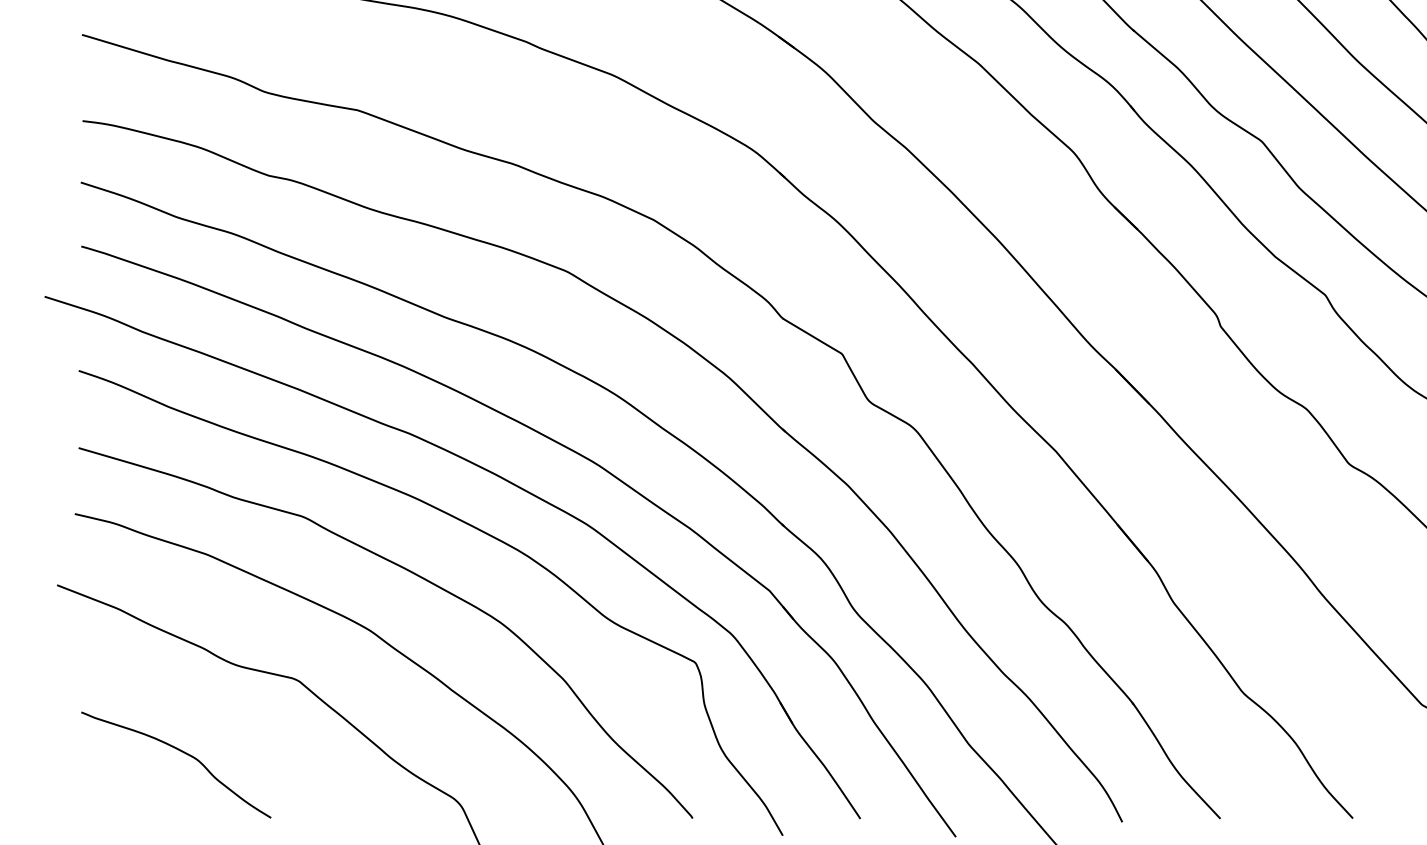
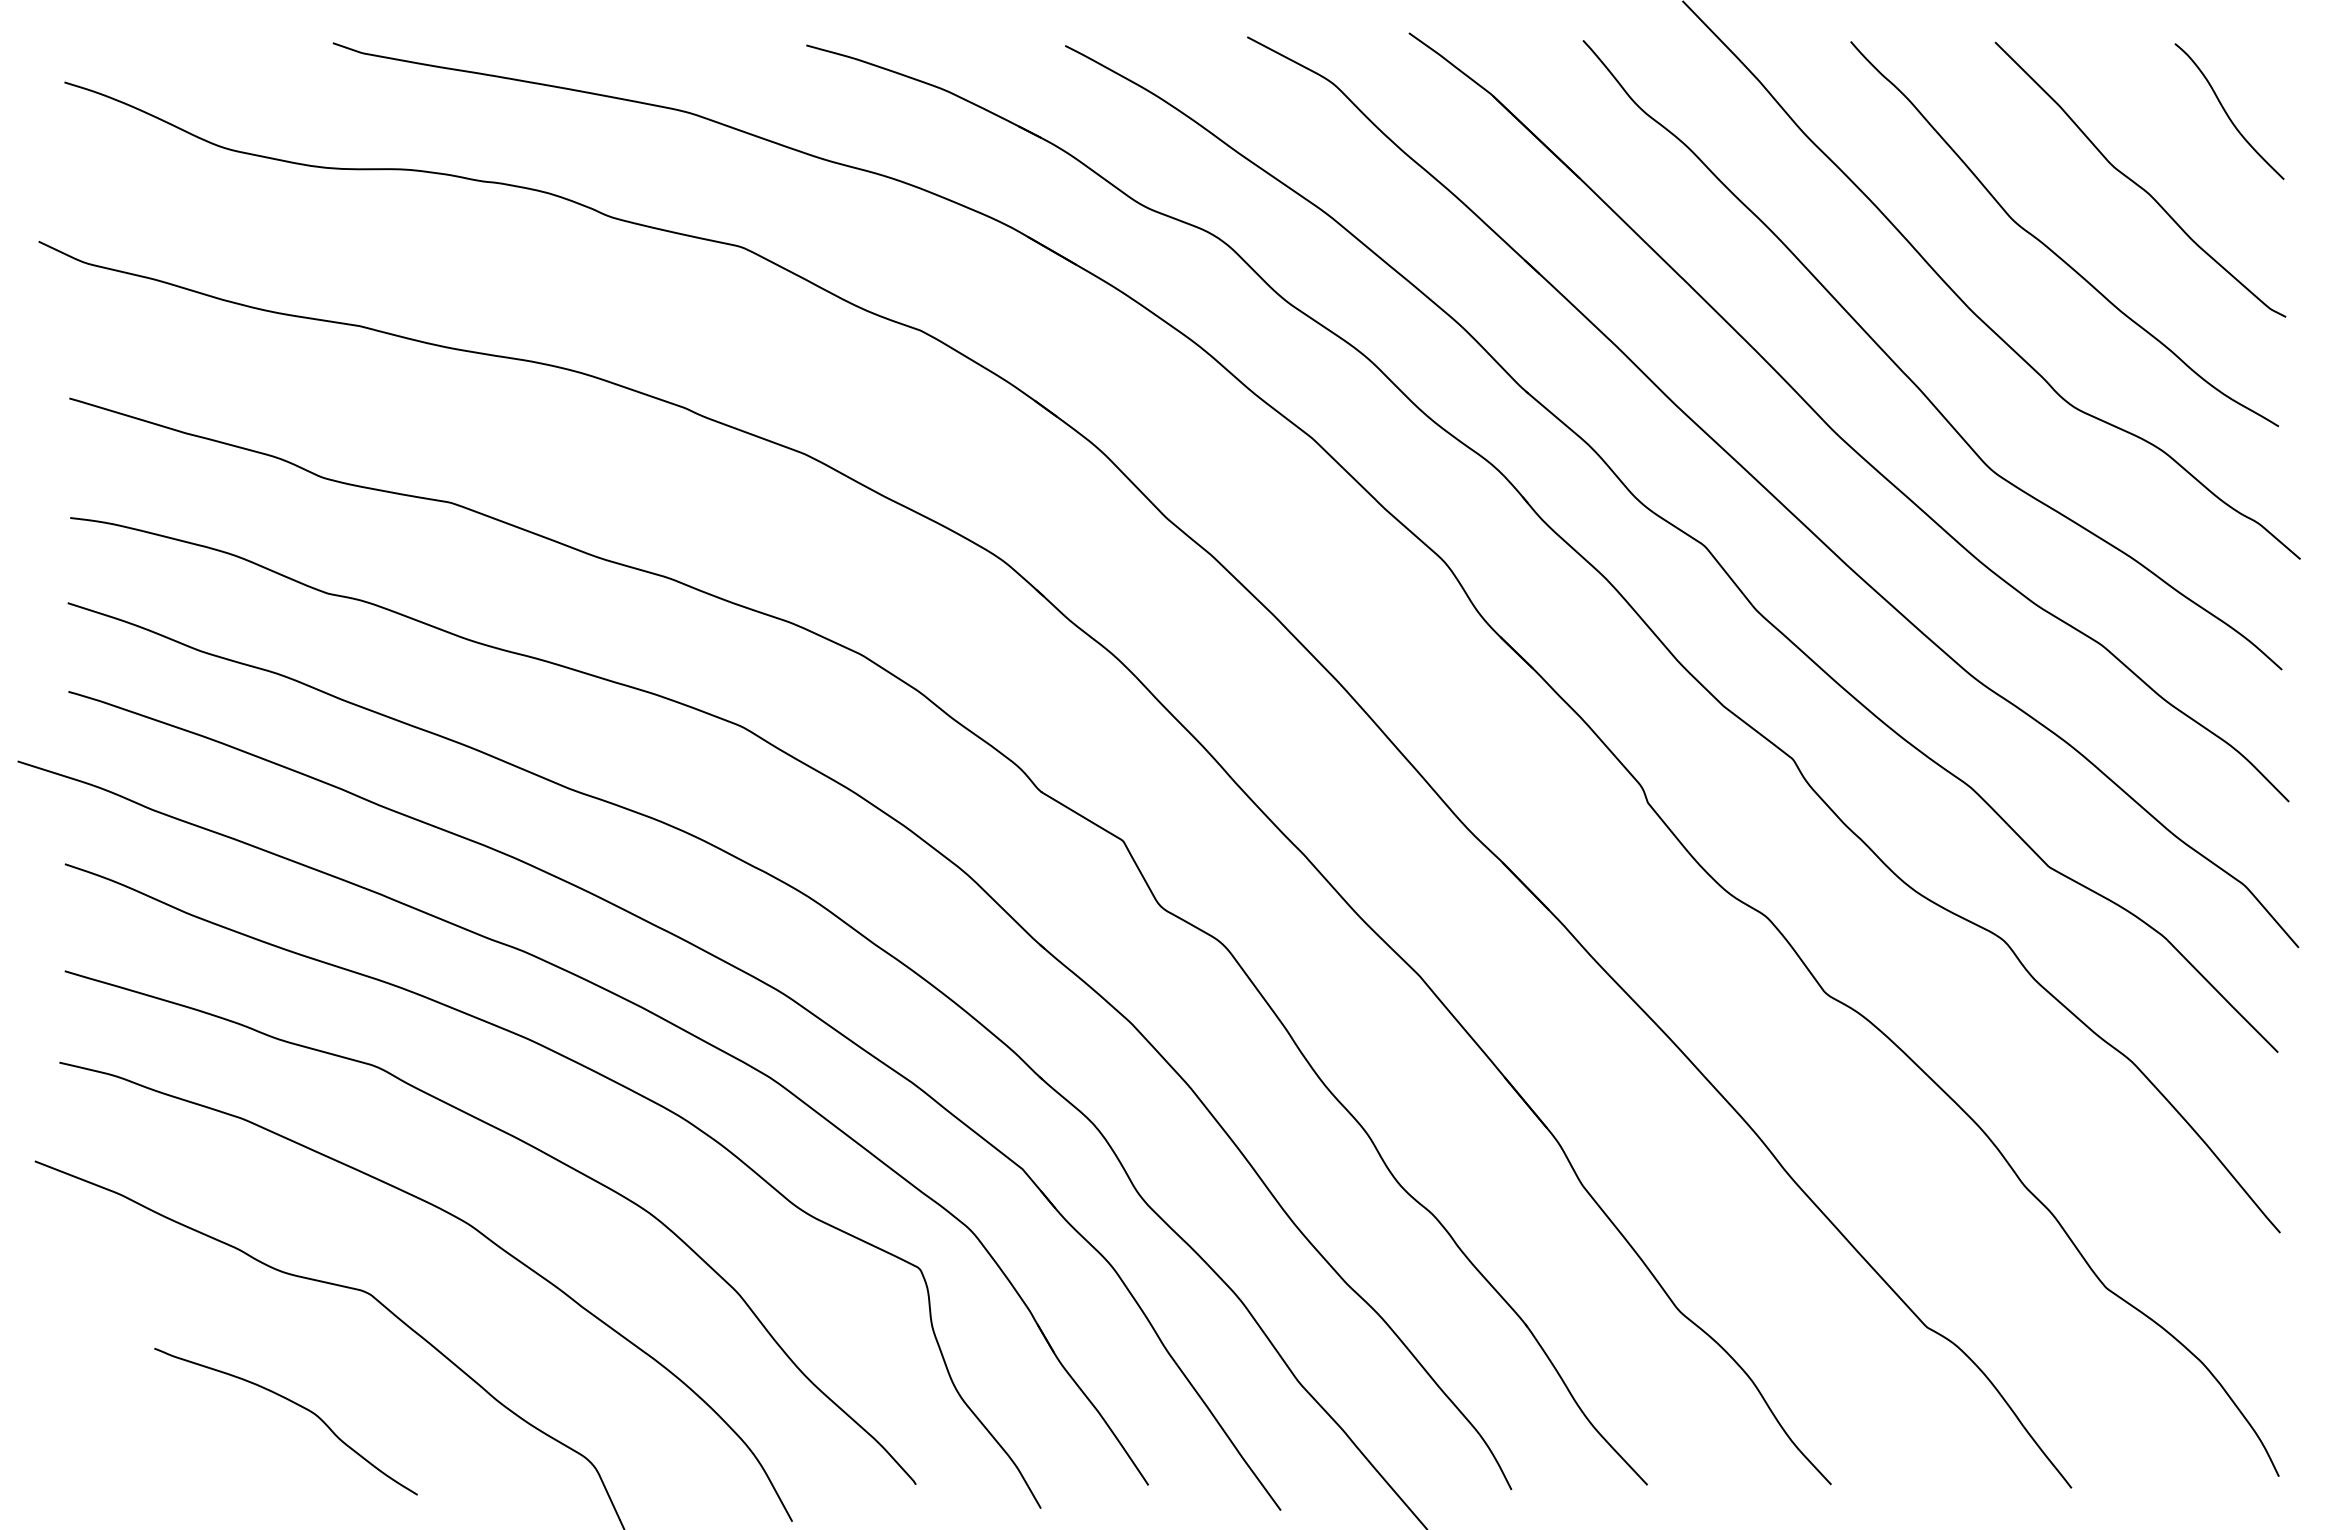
curve: (181, 751) -> (293, 1403), moved

